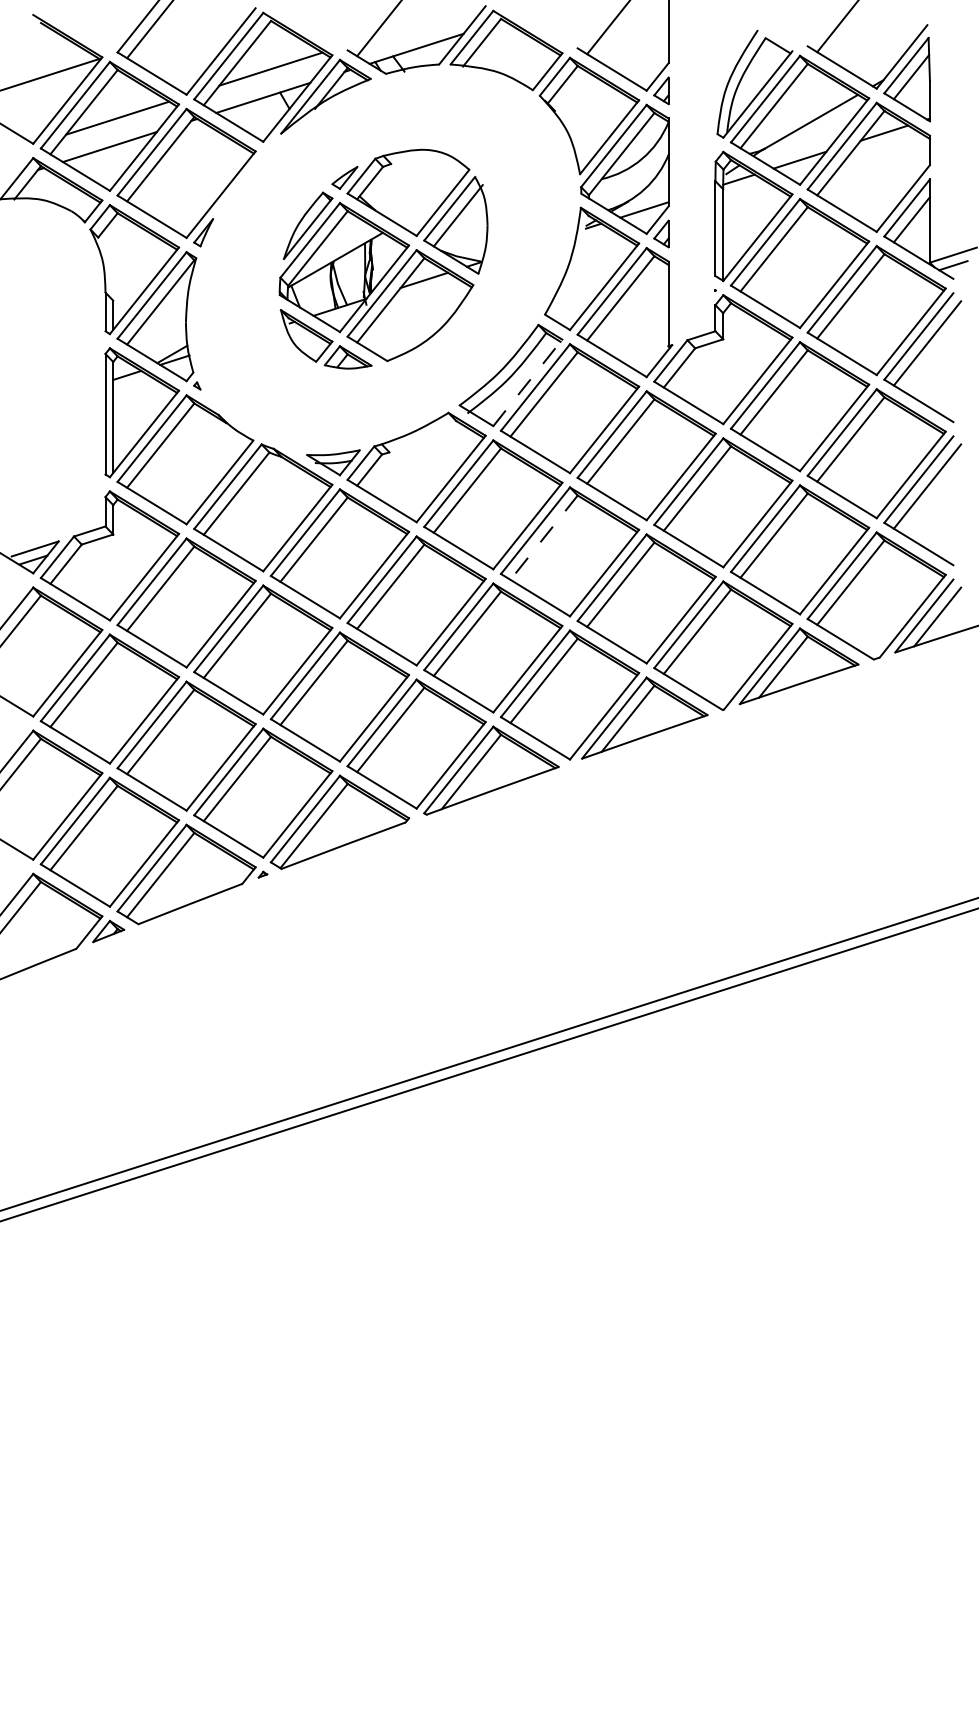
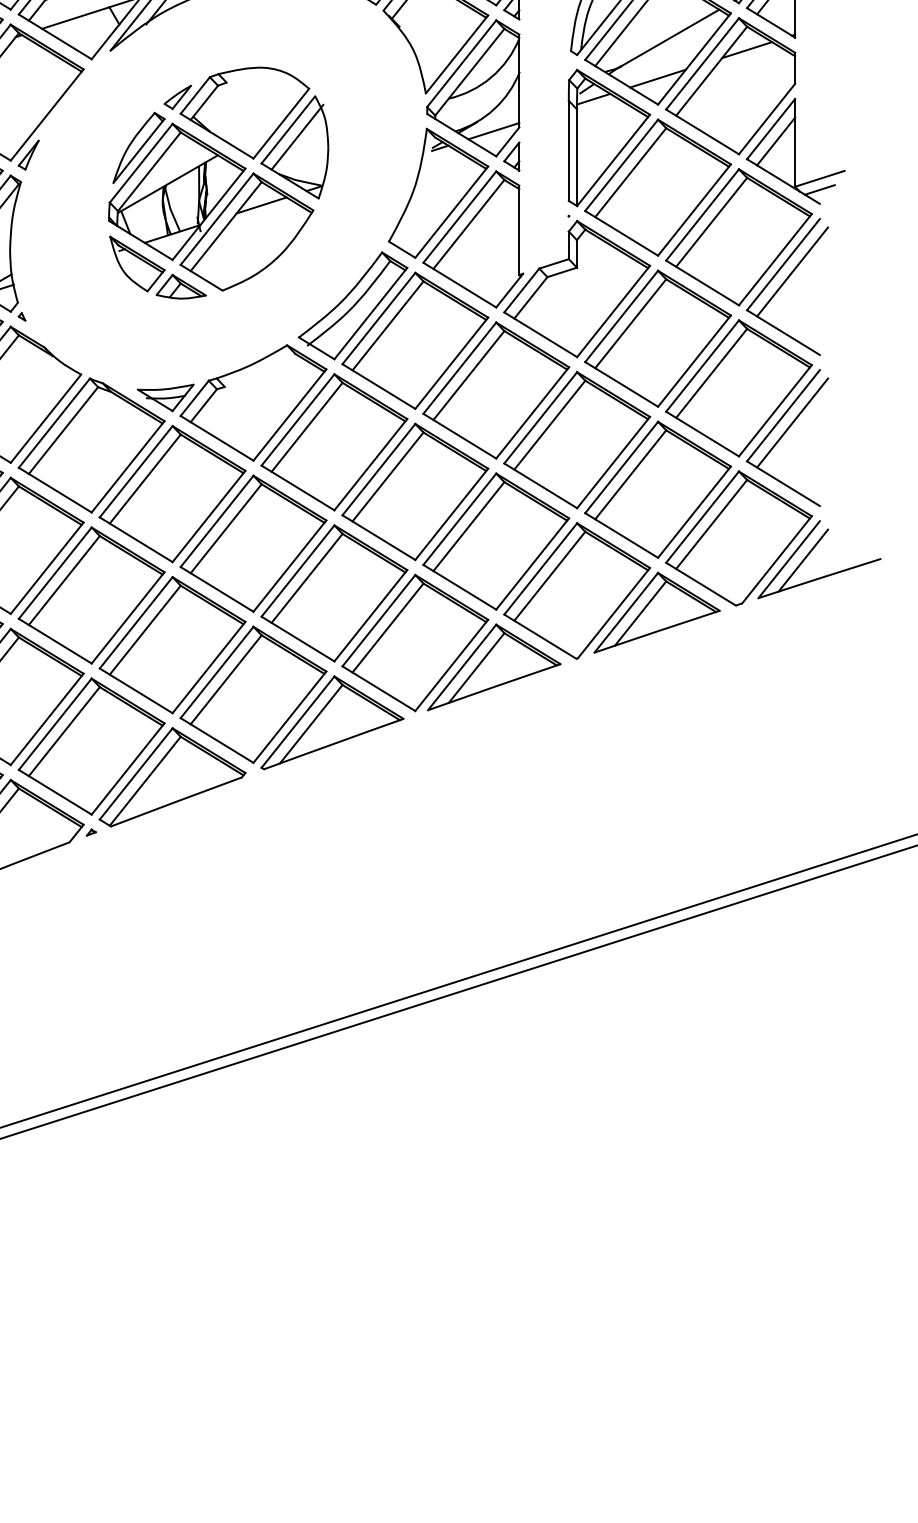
line: (528, 382) -> (371, 313), dashed -> solid
line: (544, 537) -> (388, 476), dashed -> solid

